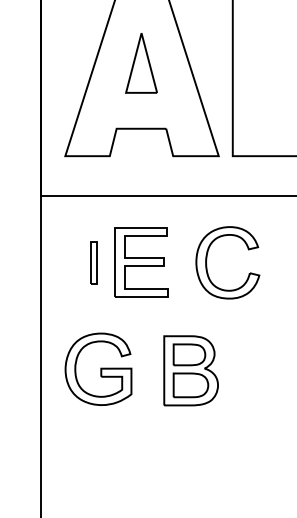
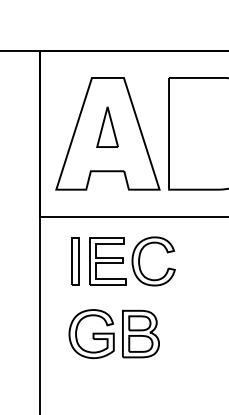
part: (208, 258) -> (140, 258), moved
part: (93, 262) -> (75, 261), size x1.67
part: (98, 368) -> (91, 333), moved

